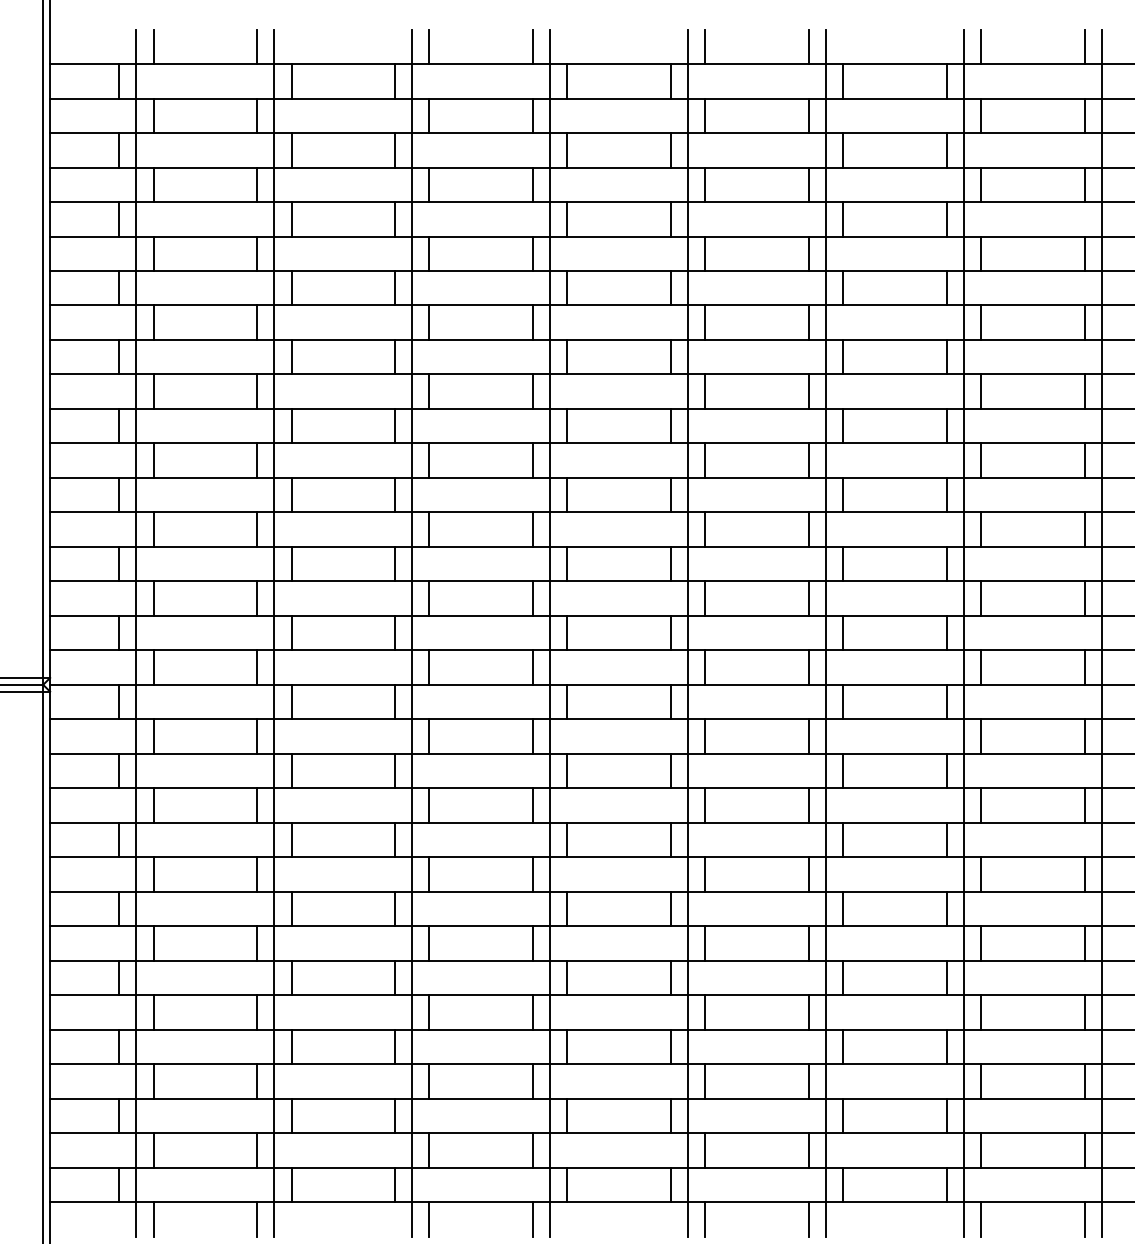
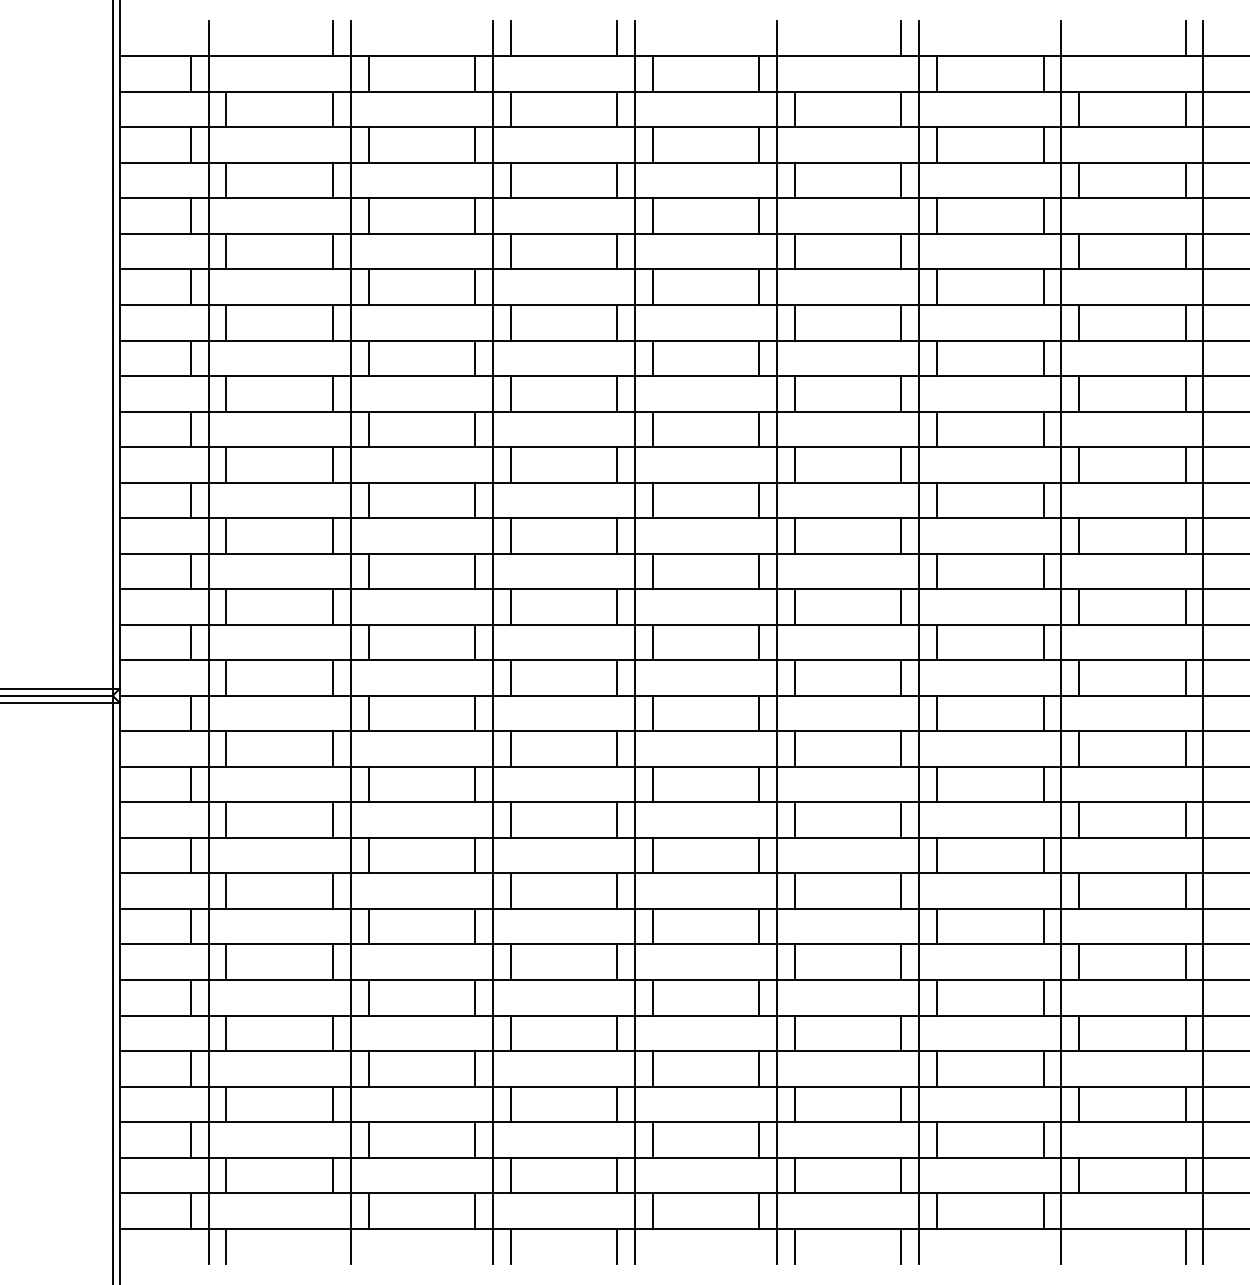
line: (153, 46) -> (226, 38), removed
line: (705, 46) -> (794, 38), removed
line: (981, 46) -> (1079, 38), removed
line: (256, 1219) -> (332, 1246), removed
line: (981, 1219) -> (1079, 1246), removed

